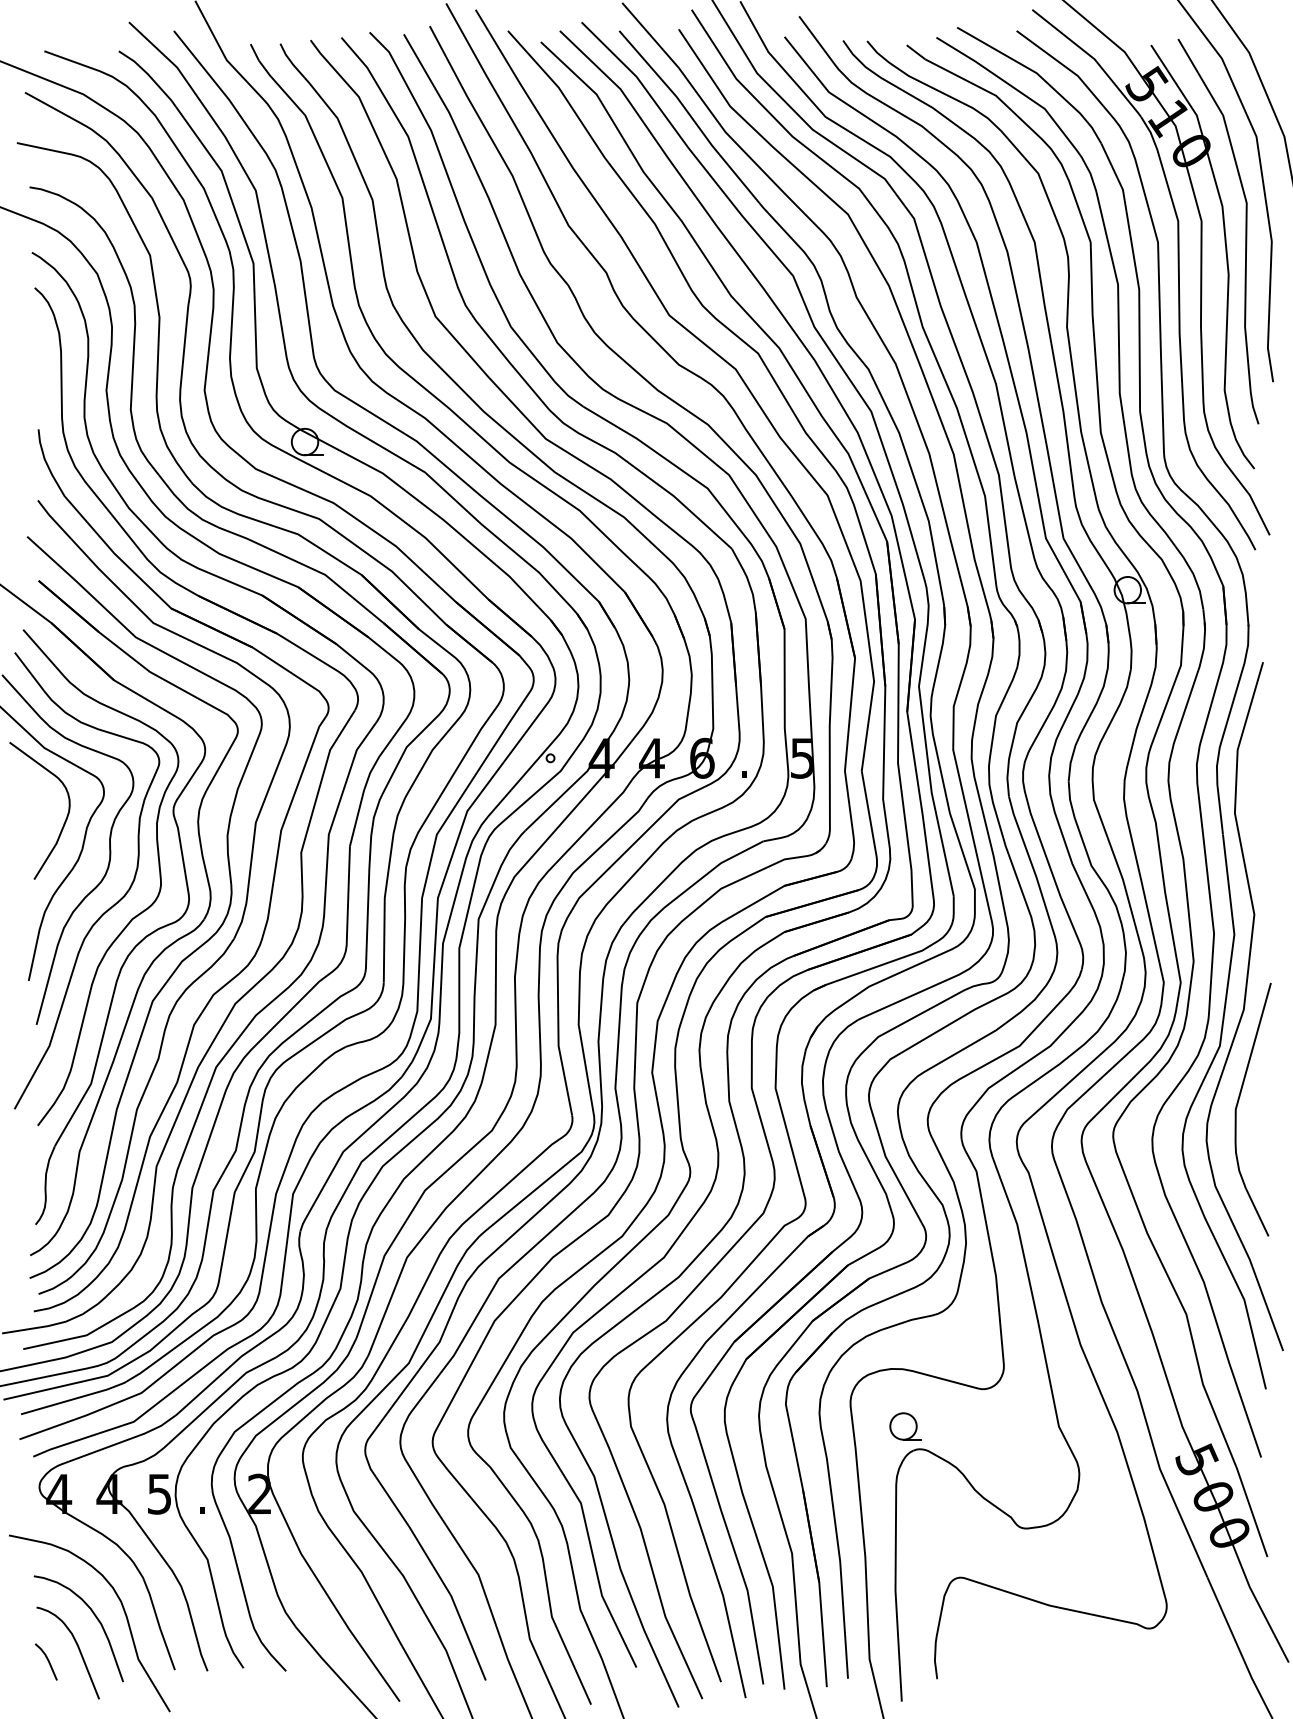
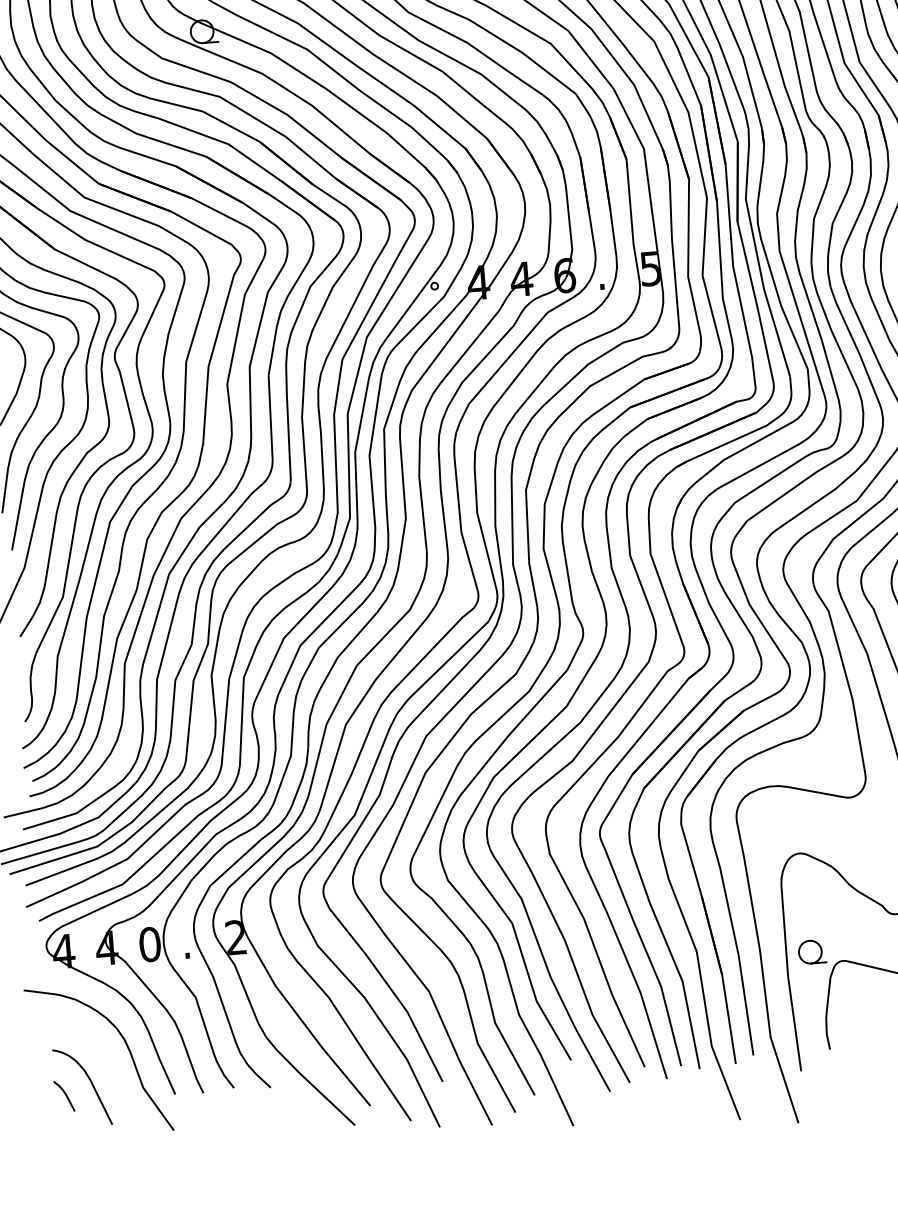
part: (905, 1426) -> (812, 952), moved
text: (159, 1493) -> (149, 943), 5 -> 0
curve: (94, 1616) -> (102, 1054), removed

